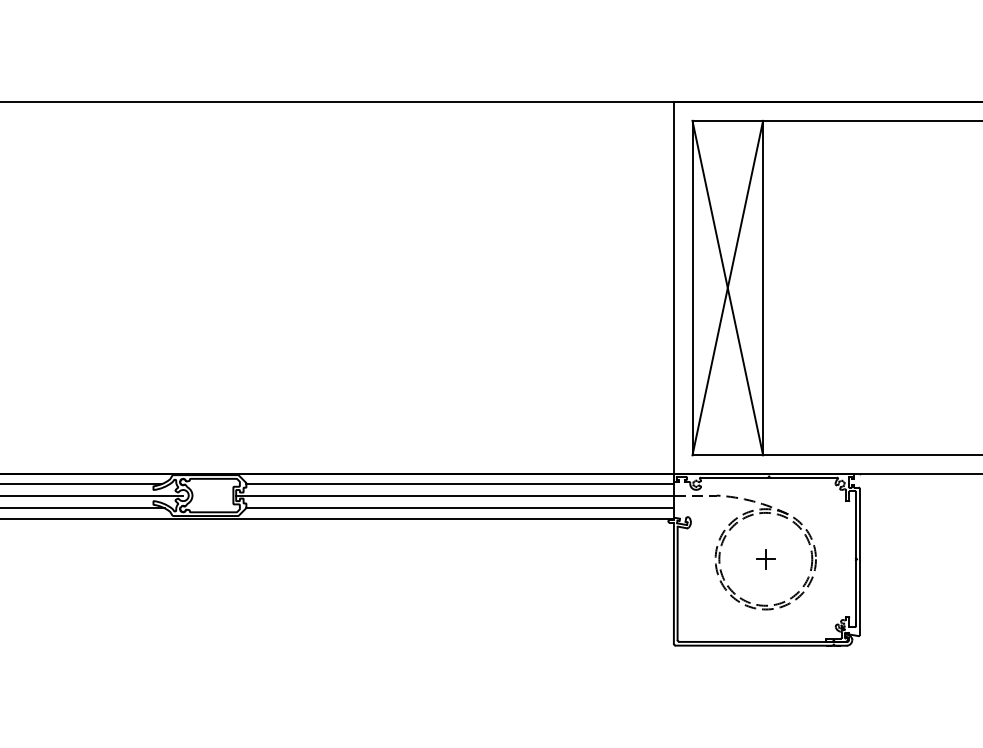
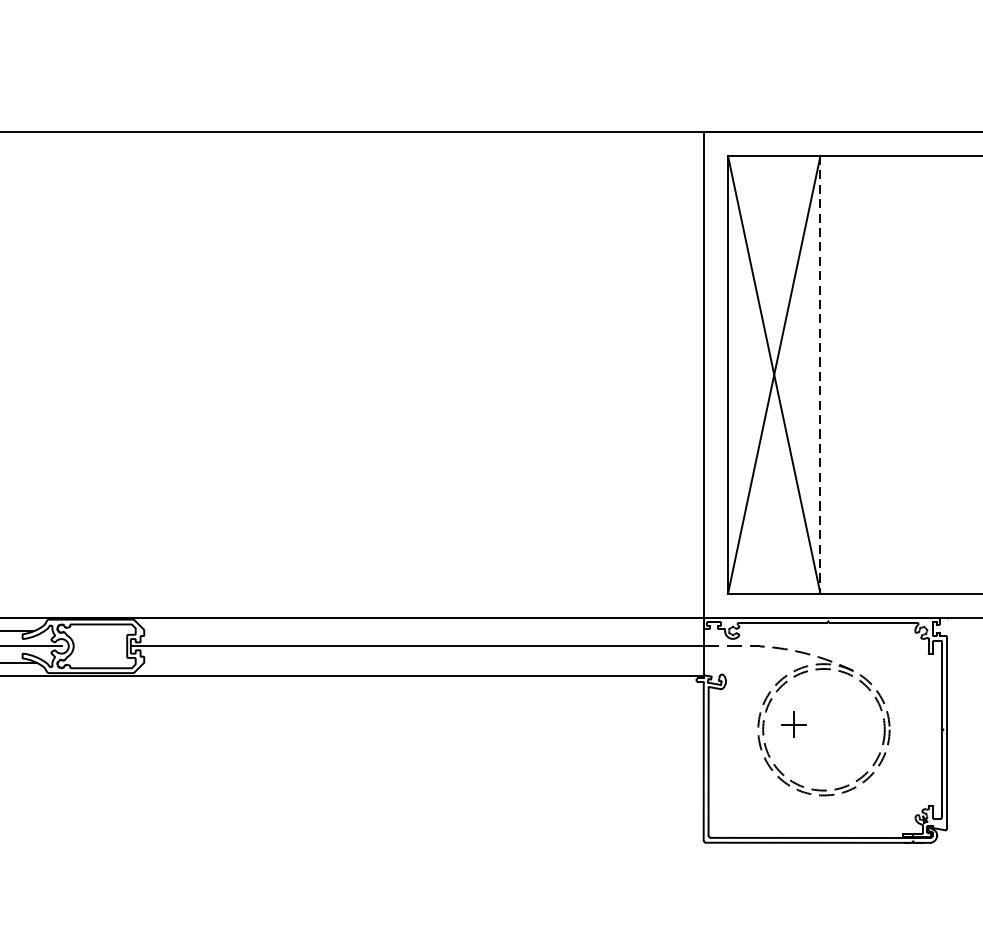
line: (763, 288) -> (820, 375), solid -> dashed
line: (459, 484) -> (423, 631), removed
line: (459, 508) -> (423, 663), removed
part: (765, 559) -> (793, 724), moved

